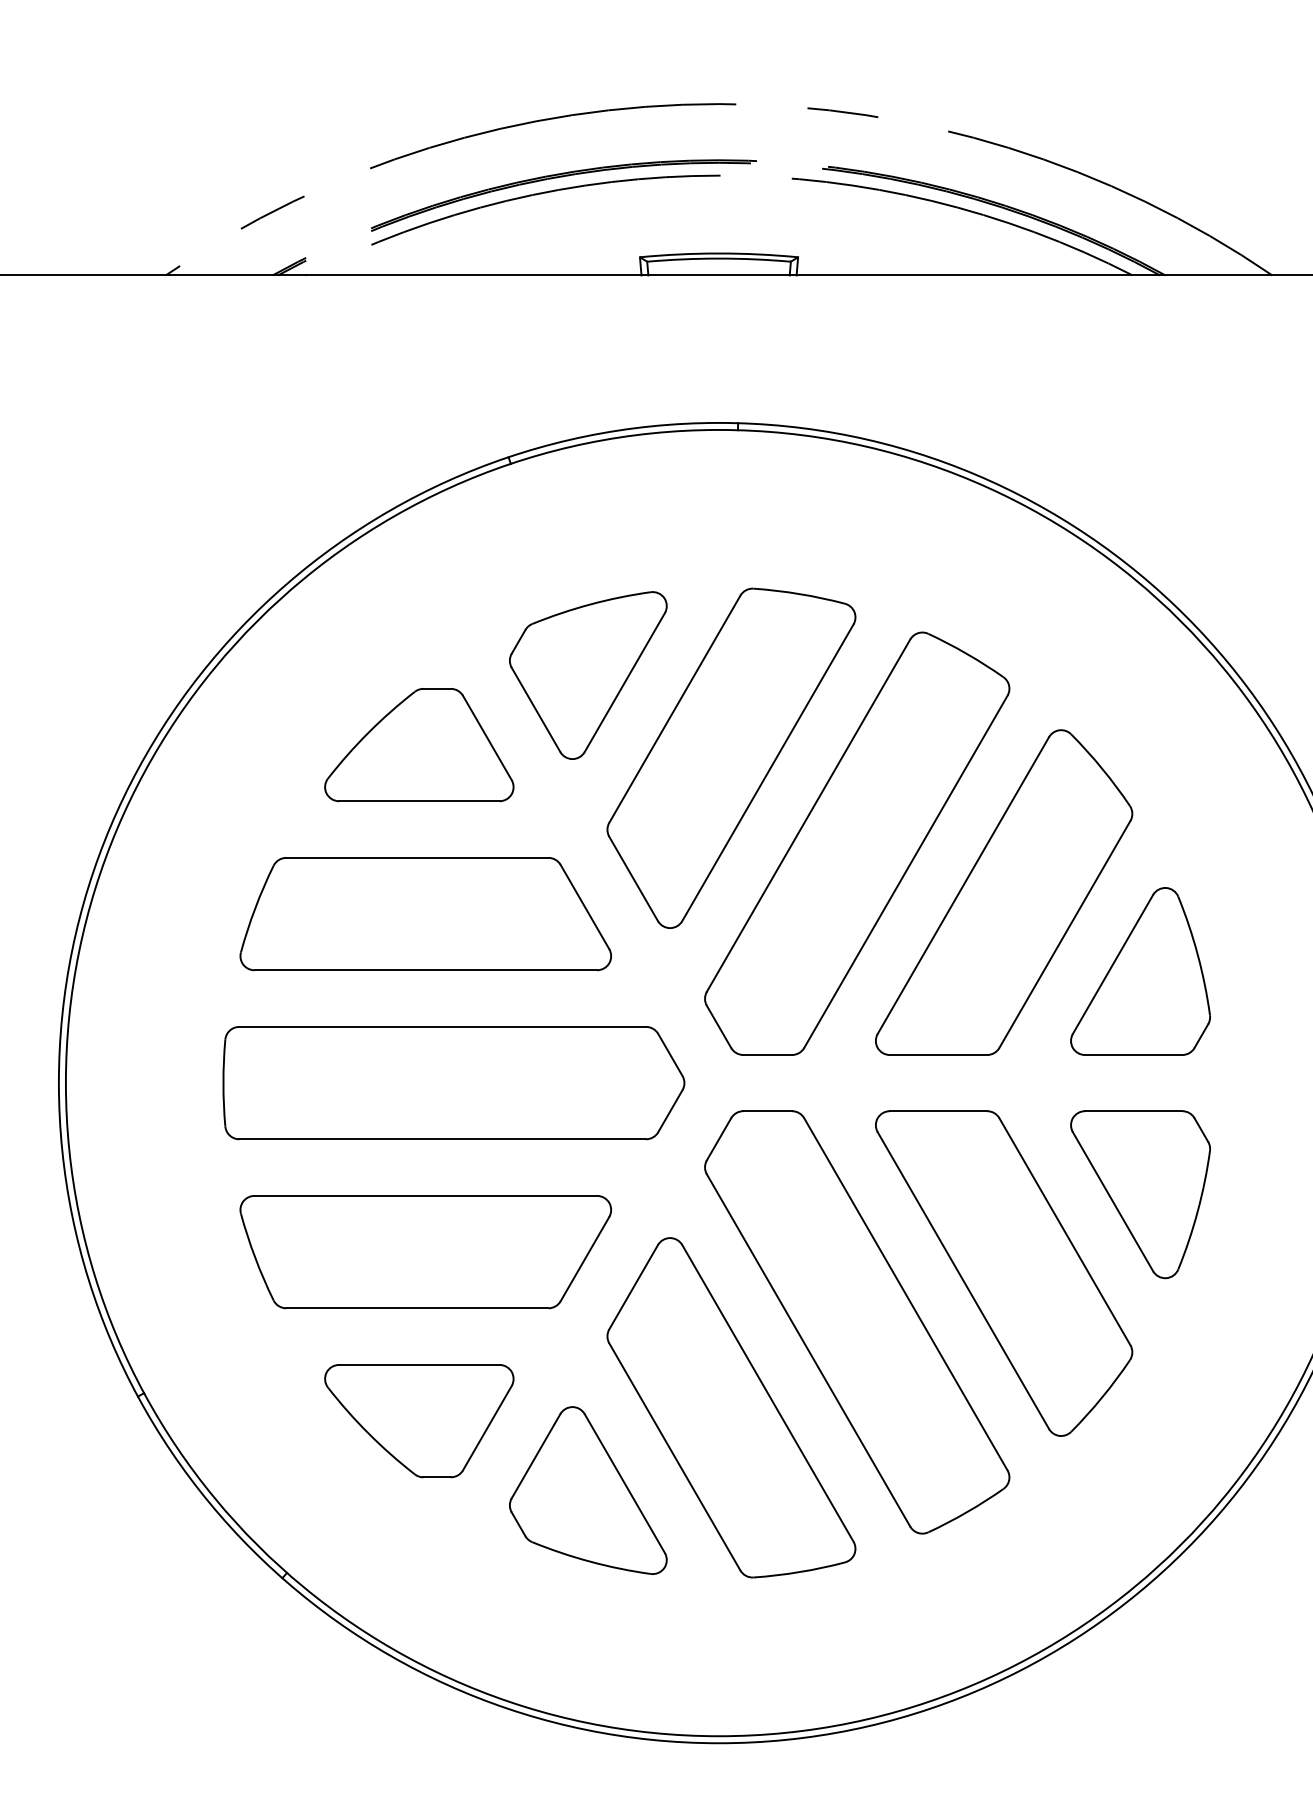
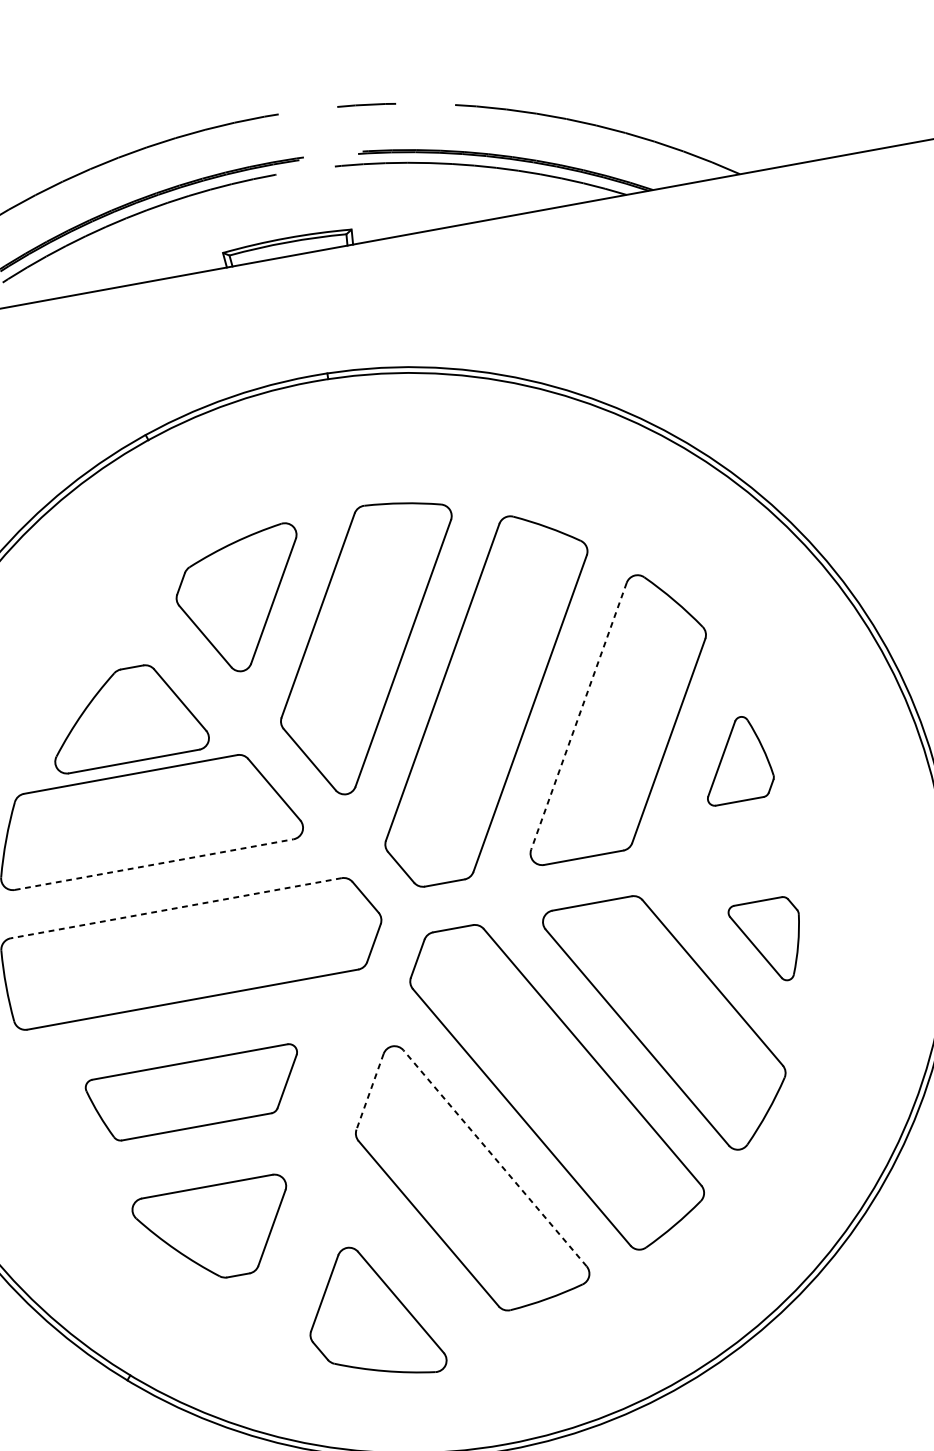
part: (419, 745) -> (126, 716), moved
line: (963, 886) -> (579, 717), solid -> dashed
line: (426, 970) -> (154, 864), solid -> dashed
part: (1140, 971) -> (735, 759), size x0.6
line: (442, 1026) -> (176, 907), solid -> dashed
part: (1140, 1194) -> (768, 941), size x0.6
part: (425, 1252) -> (195, 1094), size x0.7
line: (633, 1287) -> (370, 1091), solid -> dashed
line: (767, 1393) -> (494, 1158), solid -> dashed
part: (588, 1490) -> (372, 1313), moved

